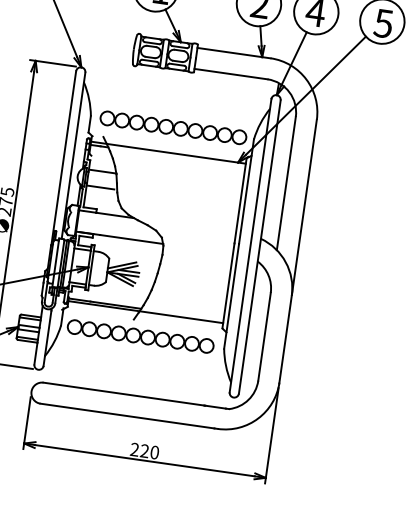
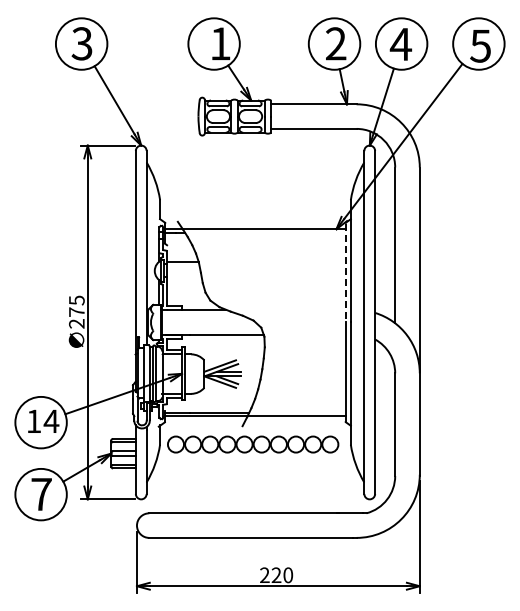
part: (173, 127) -> (256, 199), removed
line: (100, 187) -> (182, 280), removed
line: (240, 201) -> (345, 273), solid -> dashed

